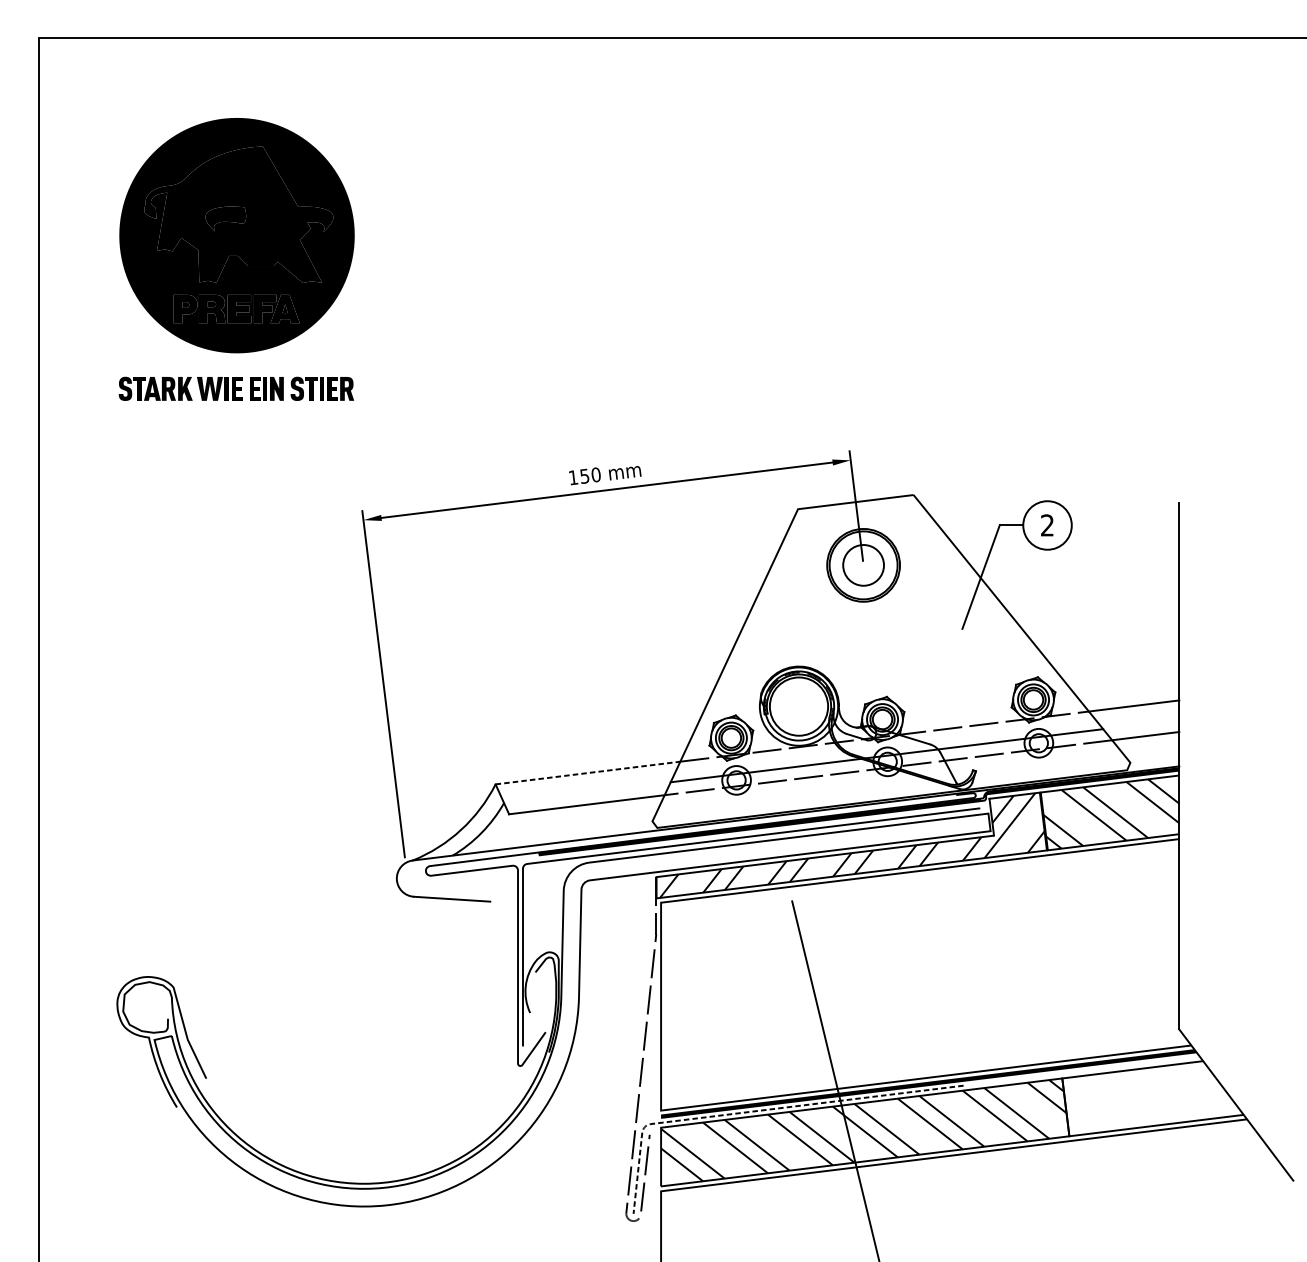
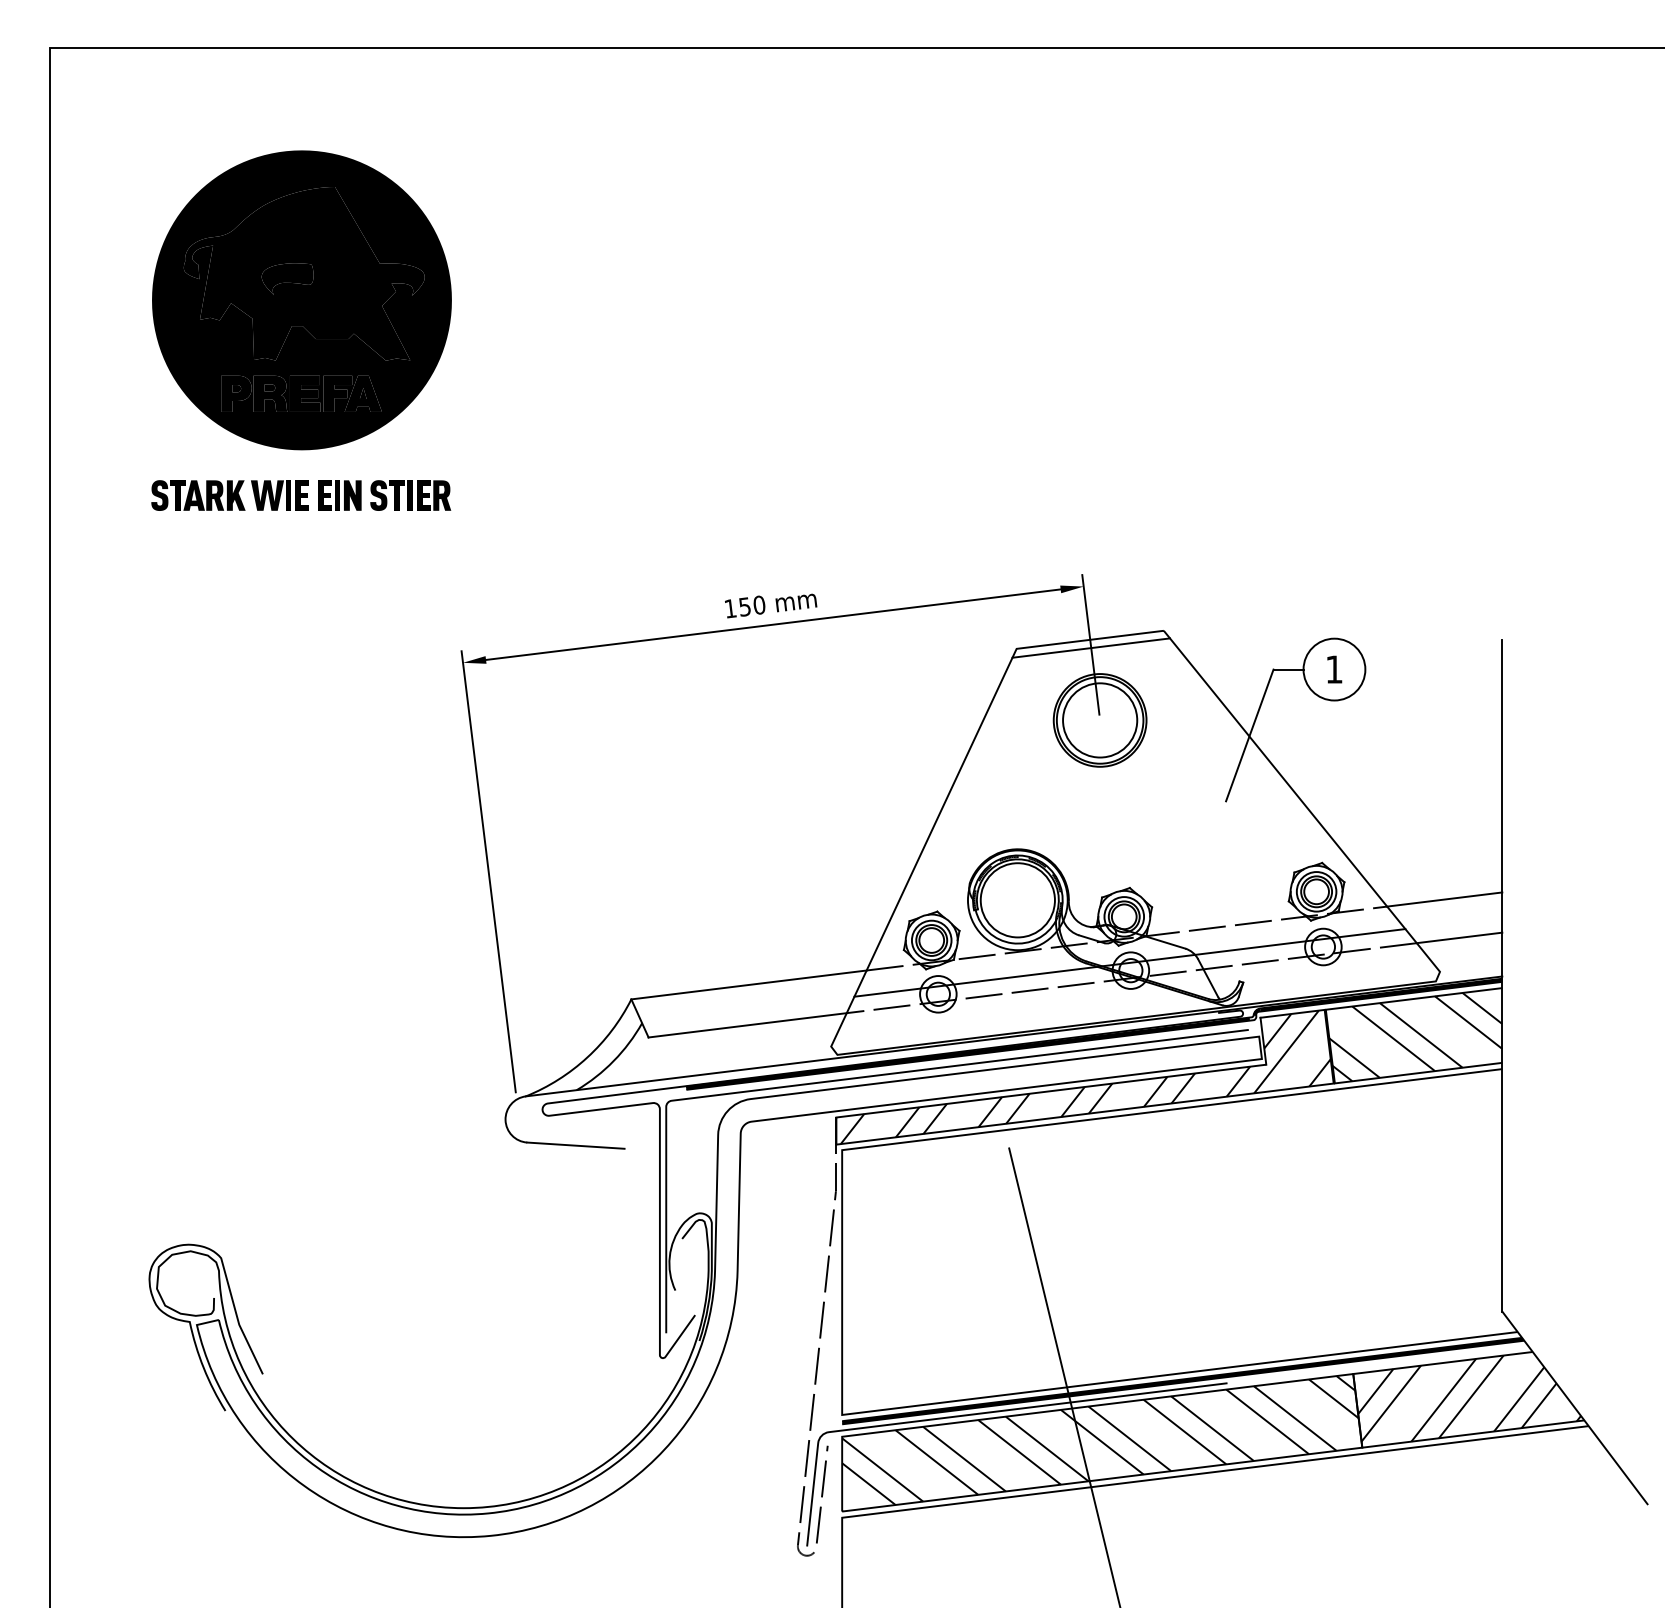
line: (856, 508) -> (1091, 647), added
text: (1047, 525) -> (1334, 669), 2 -> 1
circle: (863, 565) -> (1100, 720), size x1.43
line: (588, 772) -> (749, 984), dashed -> solid
hatch: (1153, 1097) -> (1469, 1398), added
line: (753, 1111) -> (959, 1416), dashed -> solid

